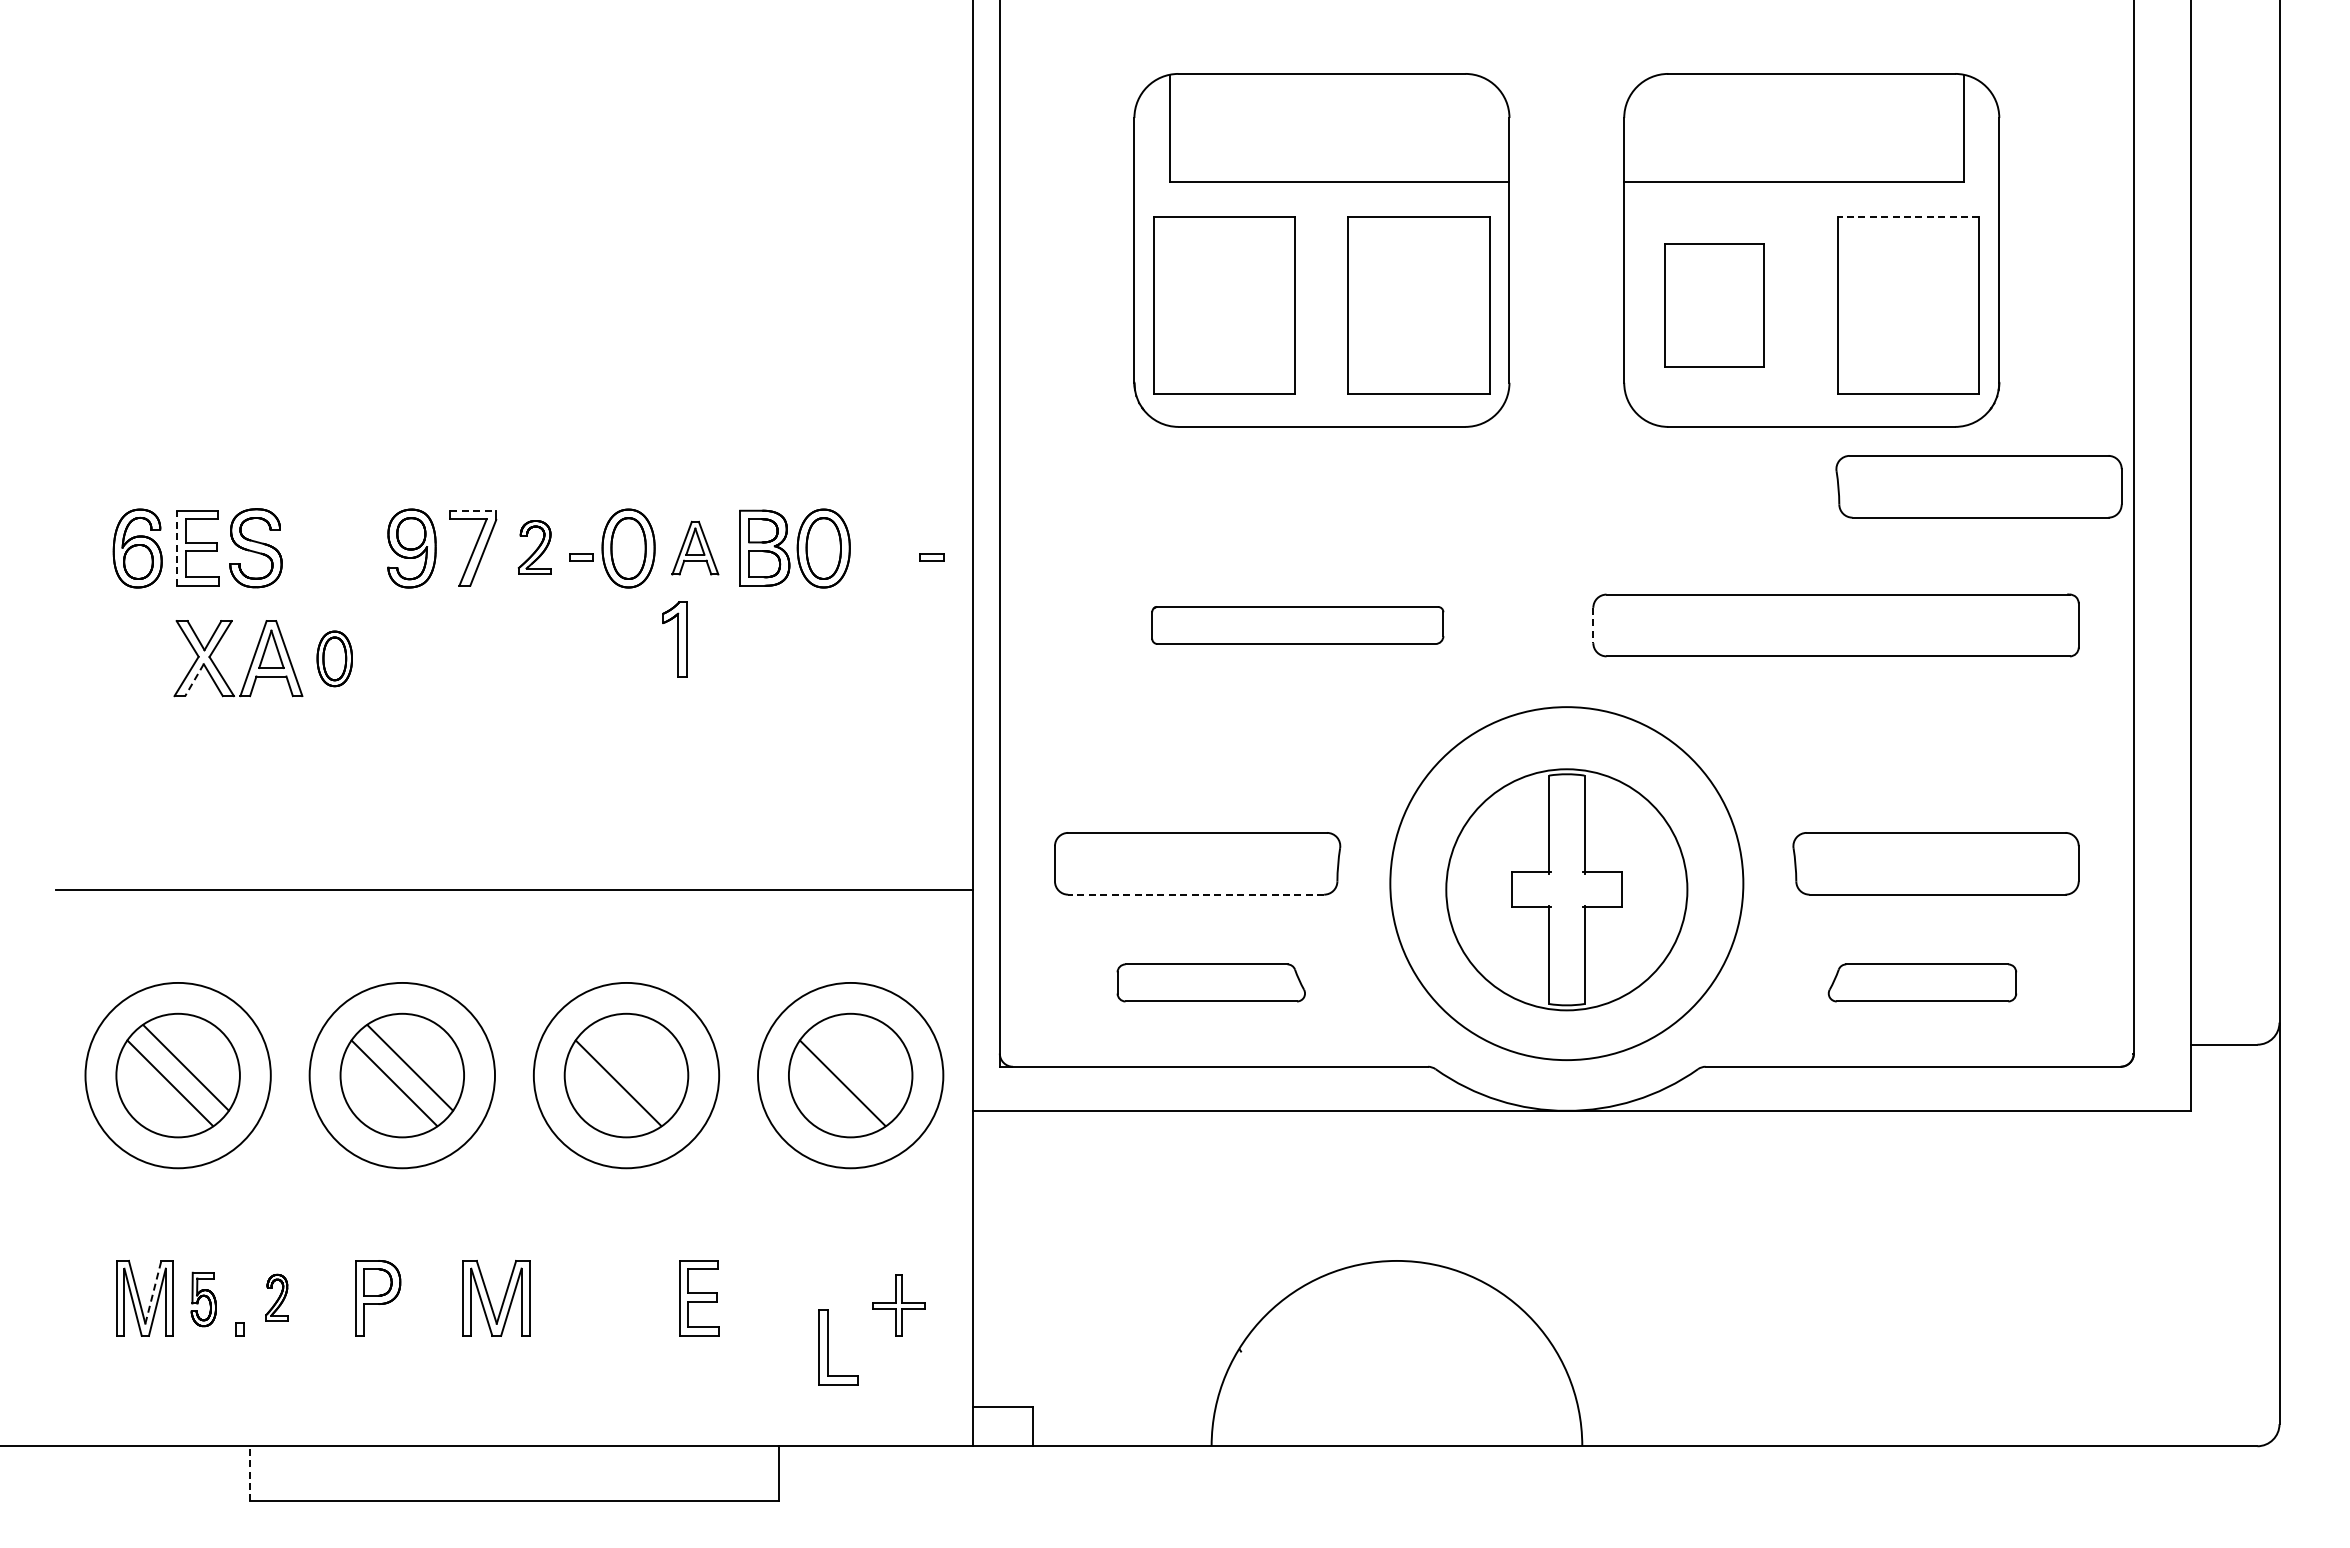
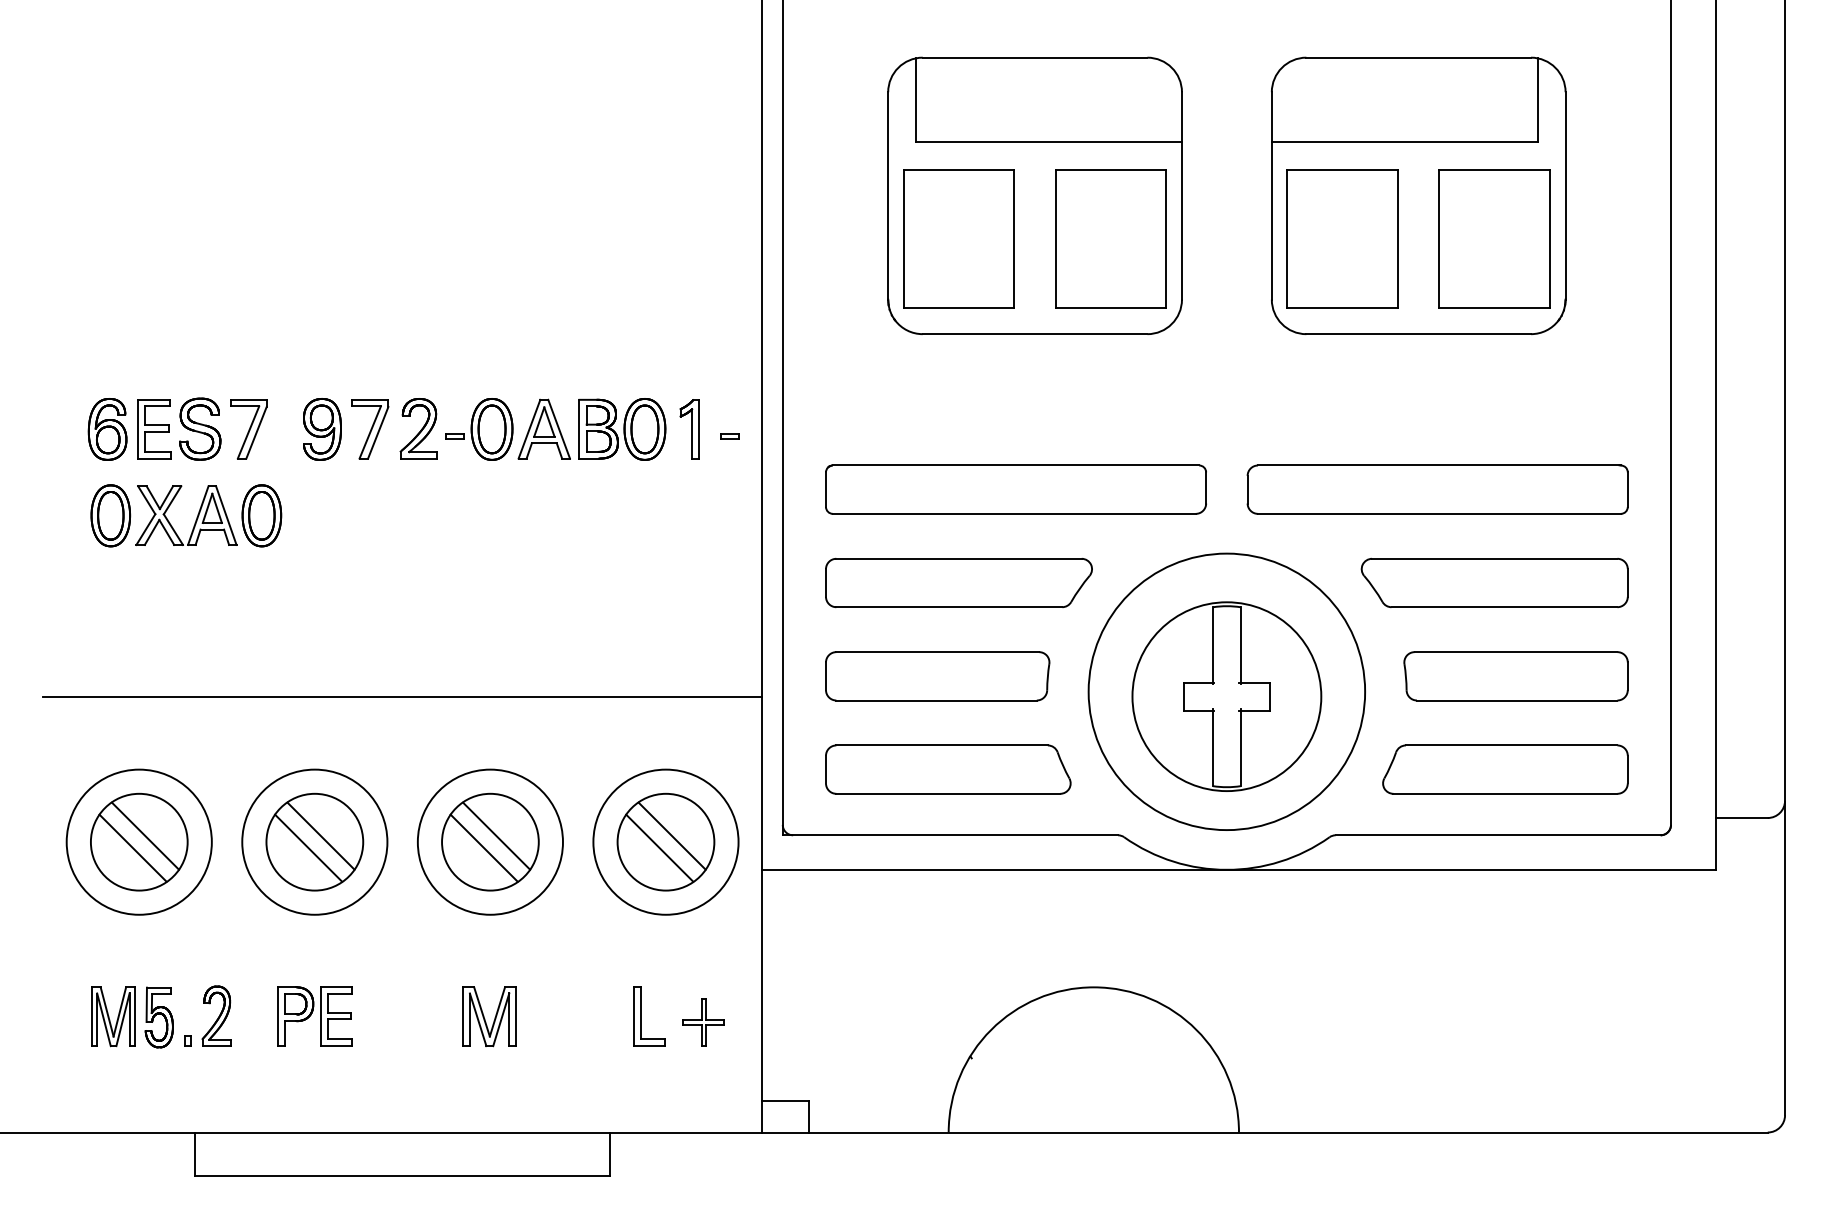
line: (1908, 217) -> (1494, 170), dashed -> solid
part: (1714, 305) -> (1342, 239), size x1.43
part: (1978, 486) -> (1549, 380), removed
line: (473, 510) -> (370, 399), dashed -> solid
part: (534, 547) -> (418, 428), size x1.43
part: (695, 547) -> (544, 428), size x1.43
line: (176, 548) -> (137, 429), dashed -> solid
part: (317, 548) -> (248, 429), added
part: (1297, 625) -> (1015, 489), size x1.67
line: (1593, 625) -> (1247, 489), dashed -> solid
part: (674, 639) -> (689, 429), moved
part: (141, 658) -> (110, 515), added
part: (334, 658) -> (261, 515), size x1.43
line: (194, 680) -> (152, 532), dashed -> solid
part: (1224, 744) -> (958, 582), added
part: (1908, 744) -> (1494, 582), added
line: (1196, 894) -> (936, 700), dashed -> solid
part: (1211, 982) -> (948, 769), size x1.67
part: (1922, 982) -> (1505, 769), size x1.67
line: (634, 1067) -> (496, 835), added
line: (858, 1067) -> (672, 835), added
line: (153, 1291) -> (119, 1011), dashed -> solid
part: (276, 1297) -> (216, 1016), size x1.67
part: (699, 1298) -> (336, 1016), moved
part: (203, 1299) -> (159, 1017), size x1.43
part: (490, 1300) -> (484, 1018), moved
part: (828, 1347) -> (641, 1016), moved
line: (249, 1473) -> (195, 1153), dashed -> solid

